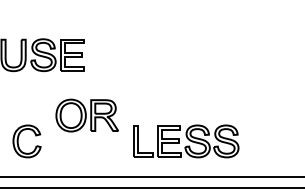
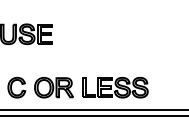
part: (86, 115) -> (53, 87), moved

